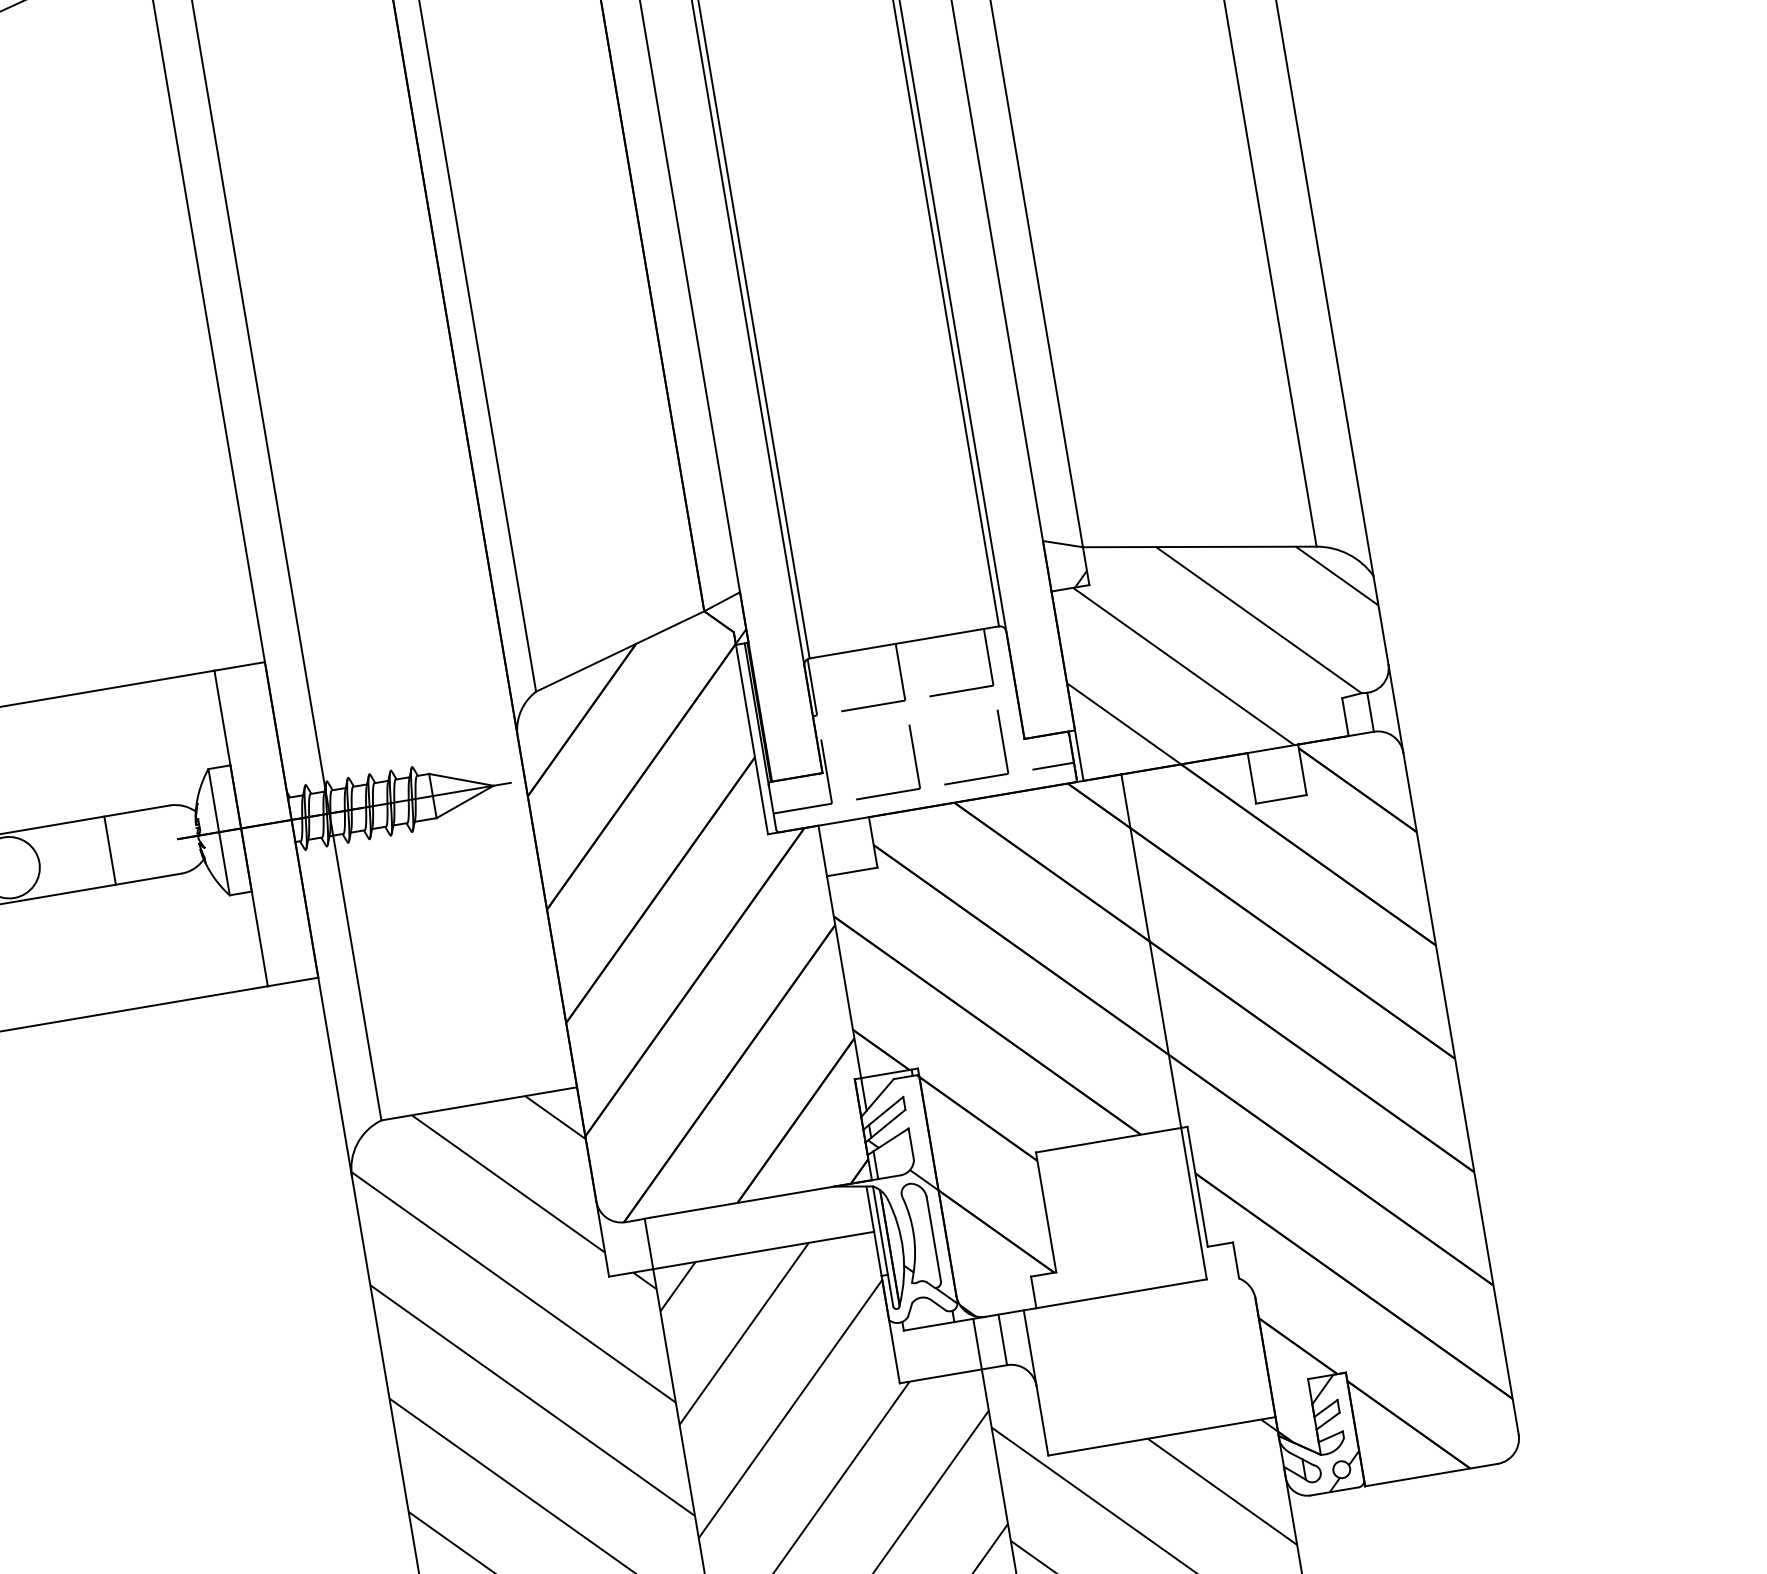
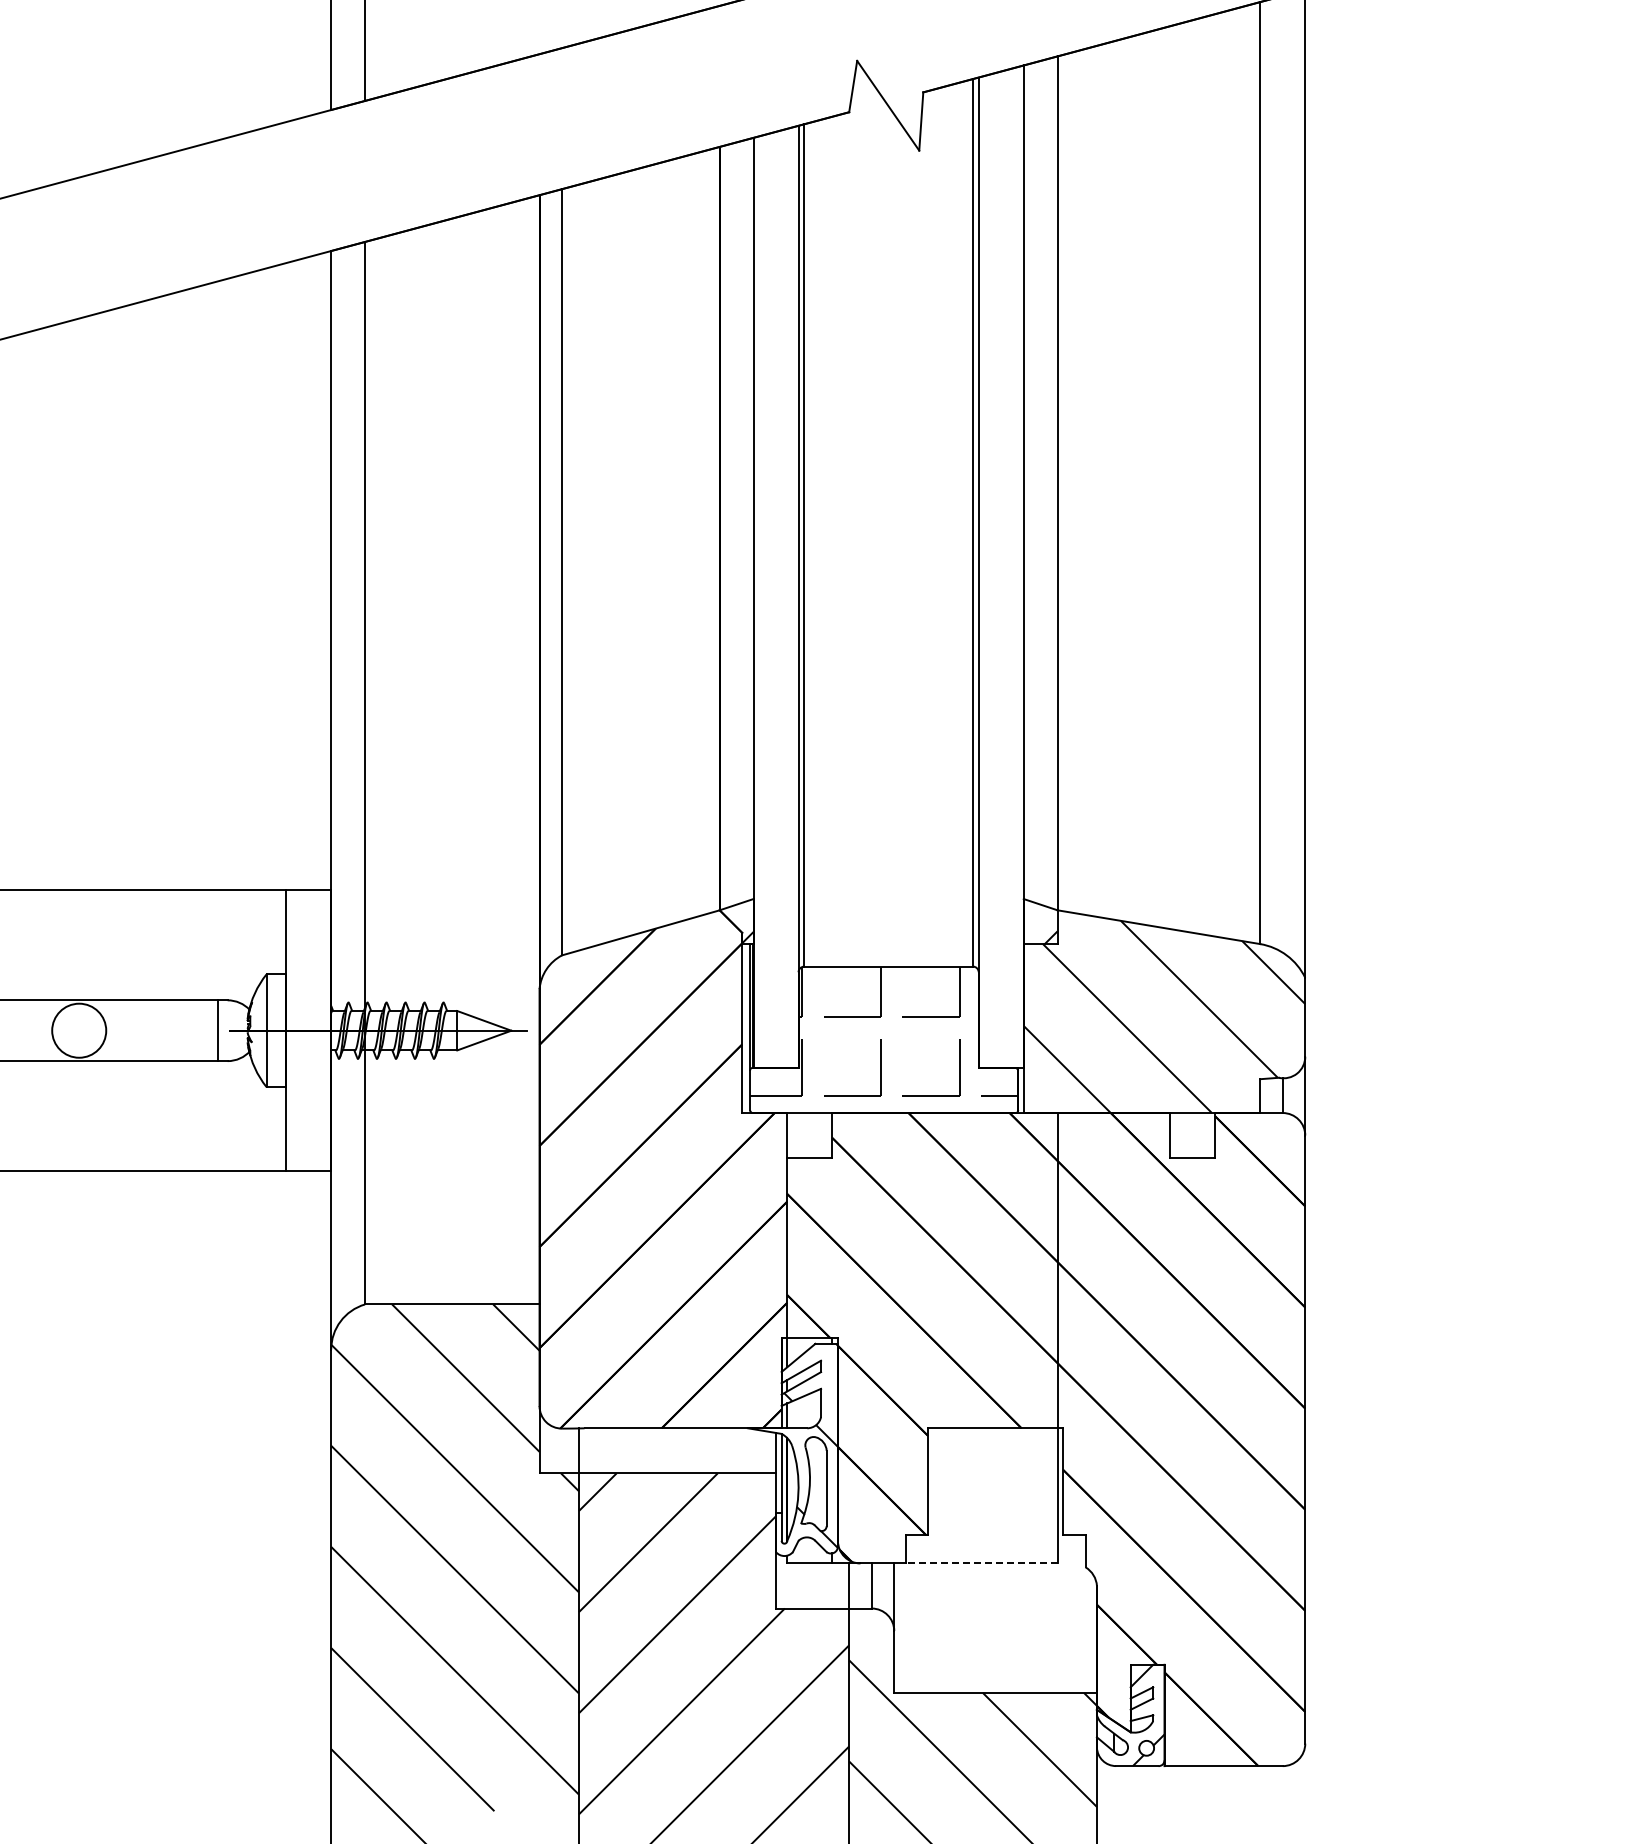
line: (110, 850) -> (218, 1030), moved
line: (1121, 1293) -> (981, 1563), solid -> dashed

